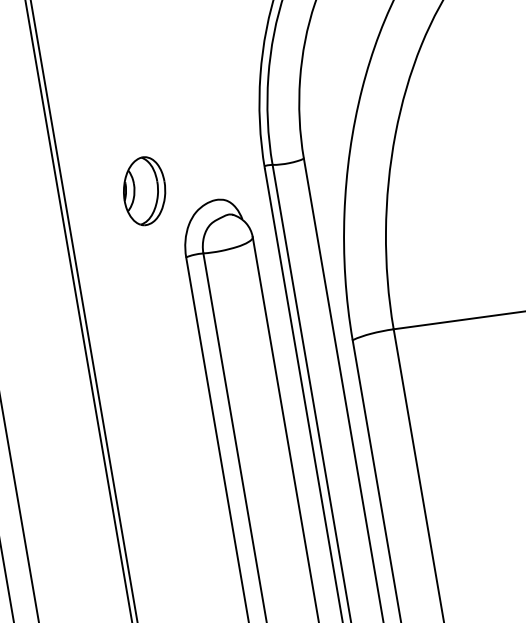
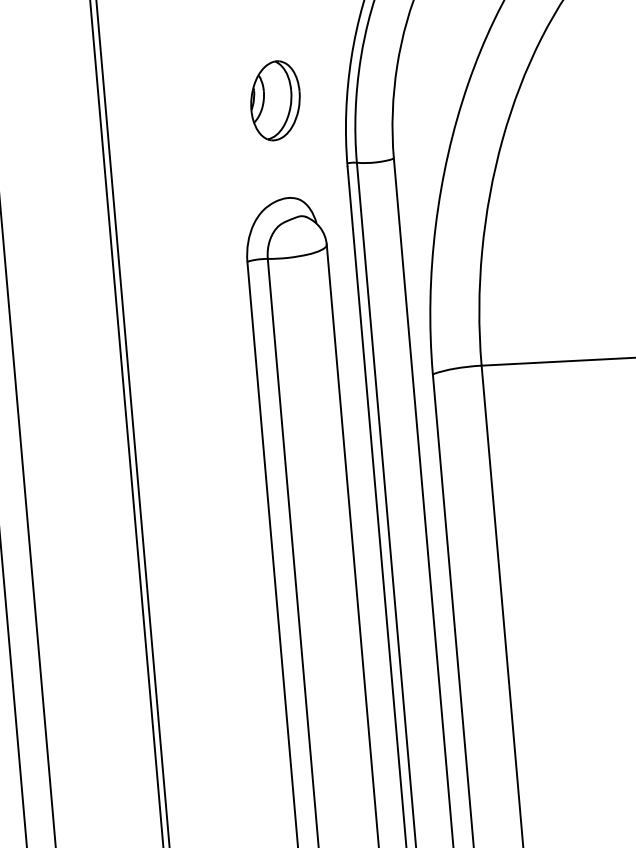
part: (144, 190) -> (275, 100), moved

